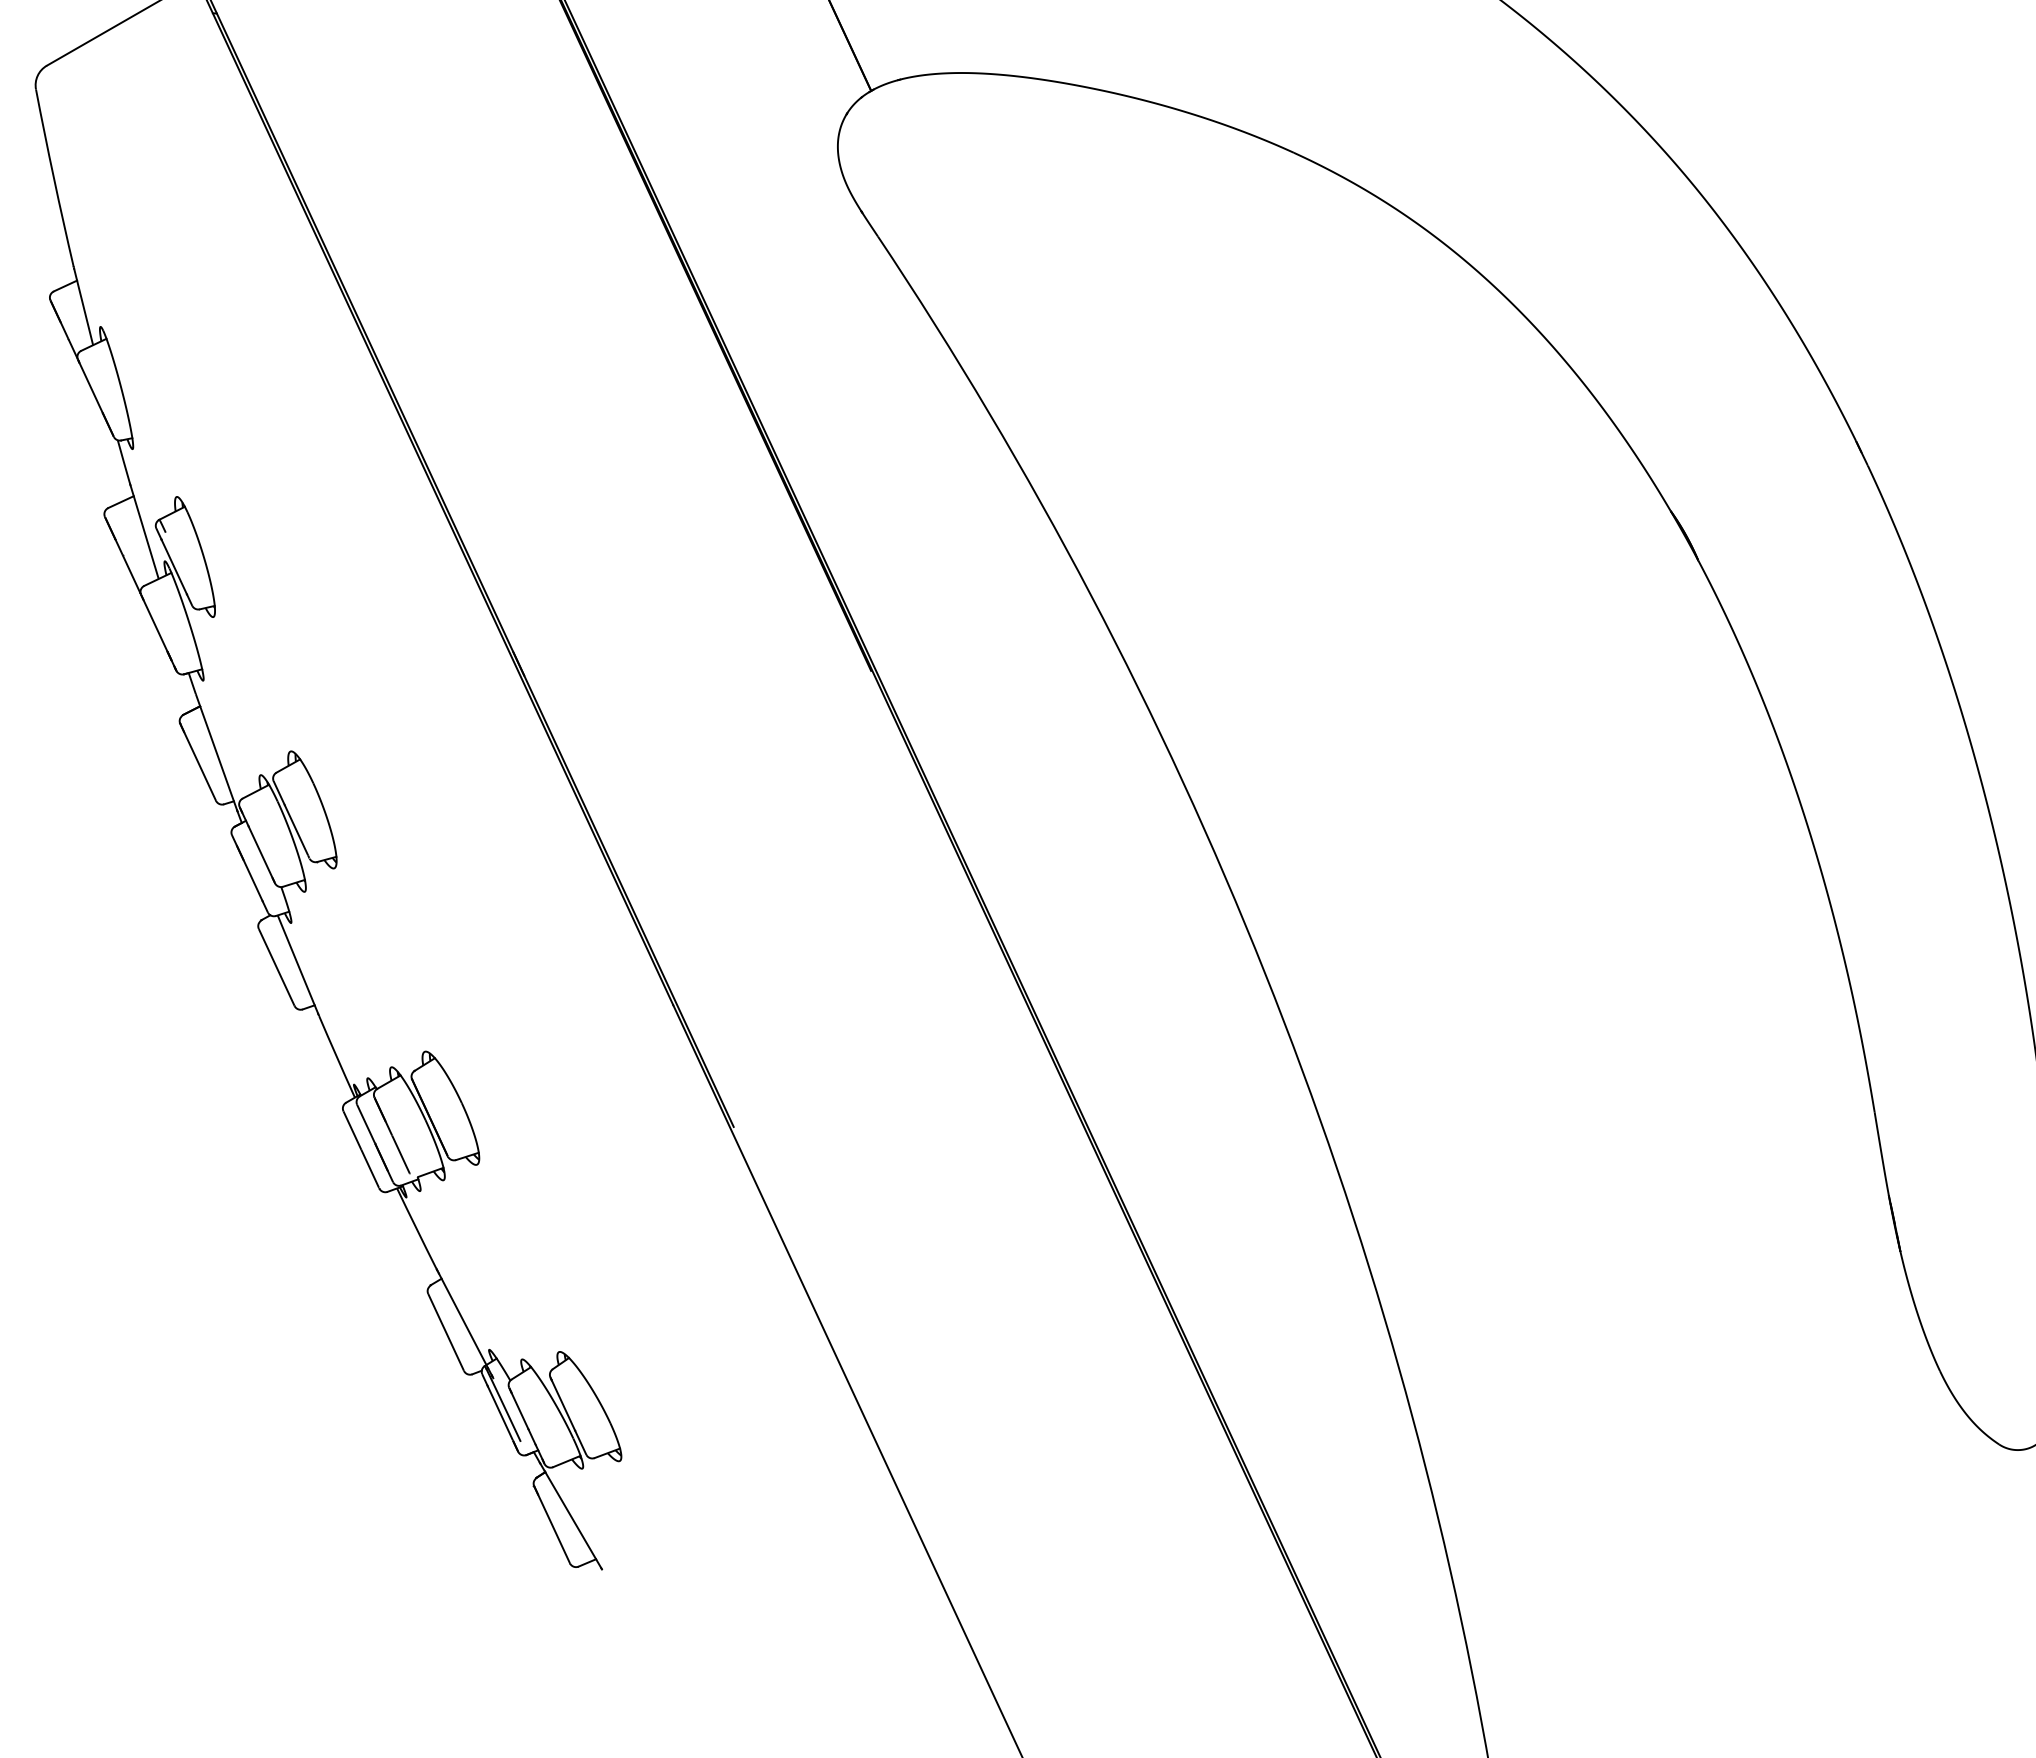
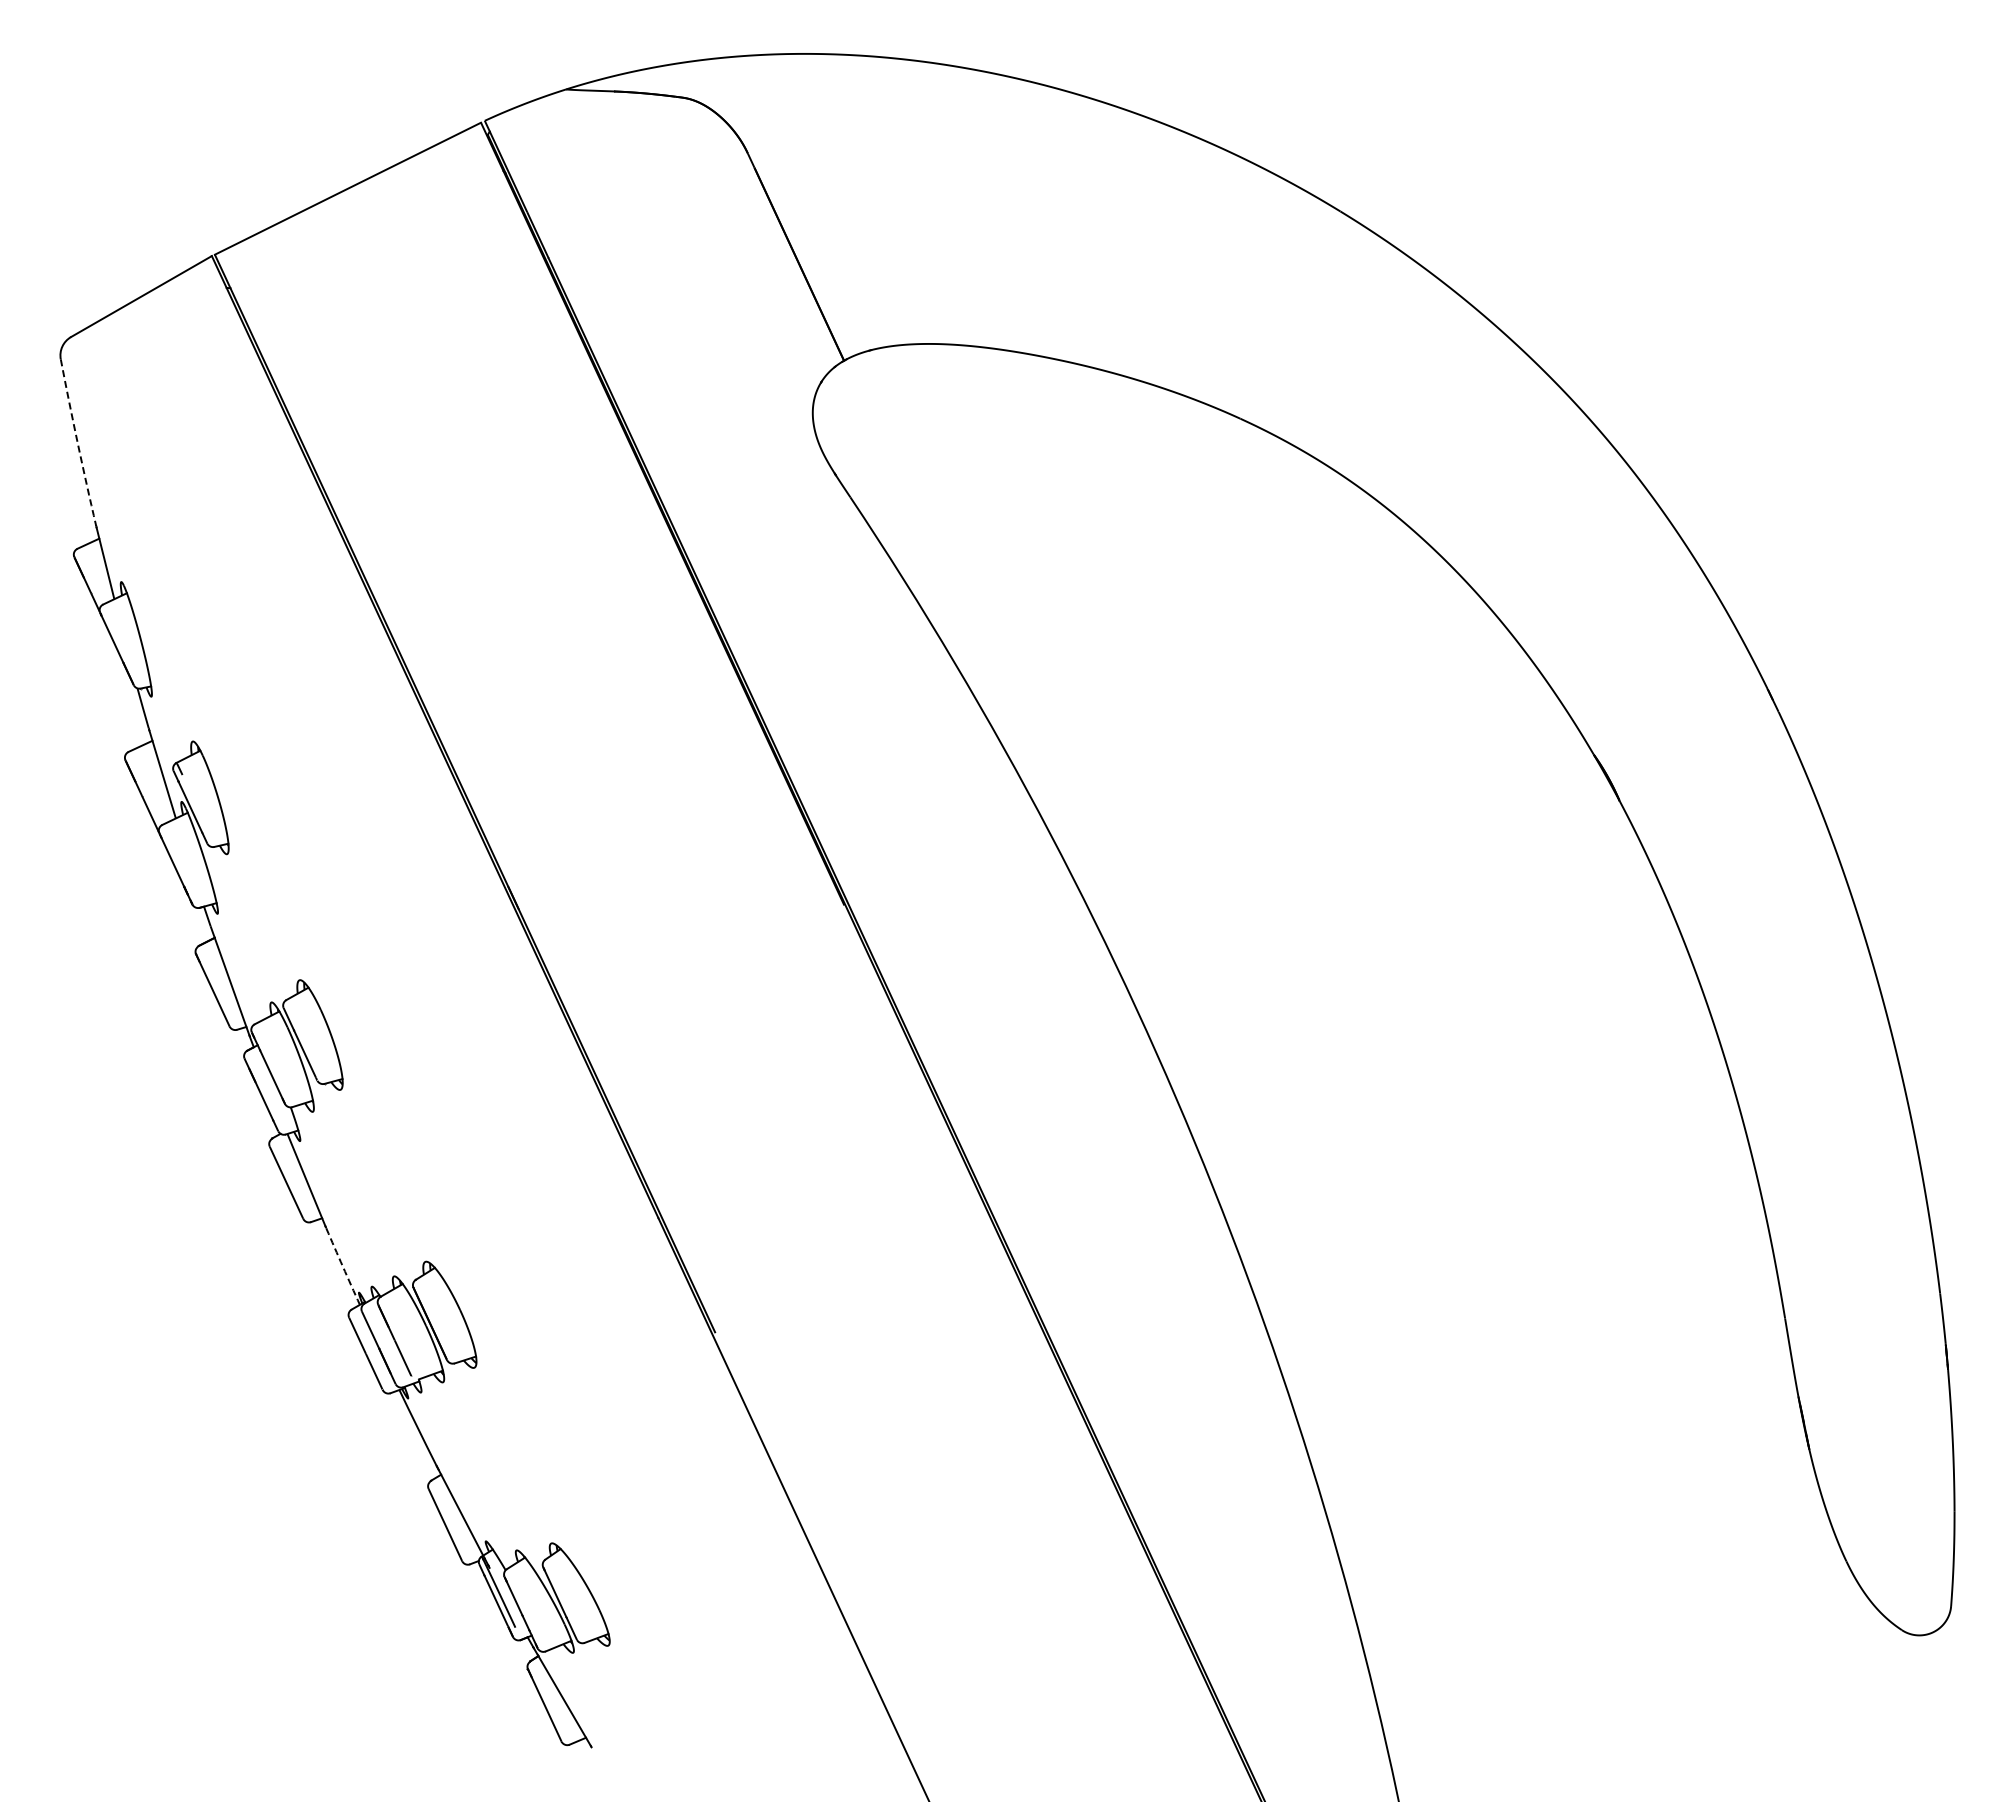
arc: (53, 178) -> (77, 442), solid -> dashed
arc: (336, 1056) -> (342, 1266), solid -> dashed

